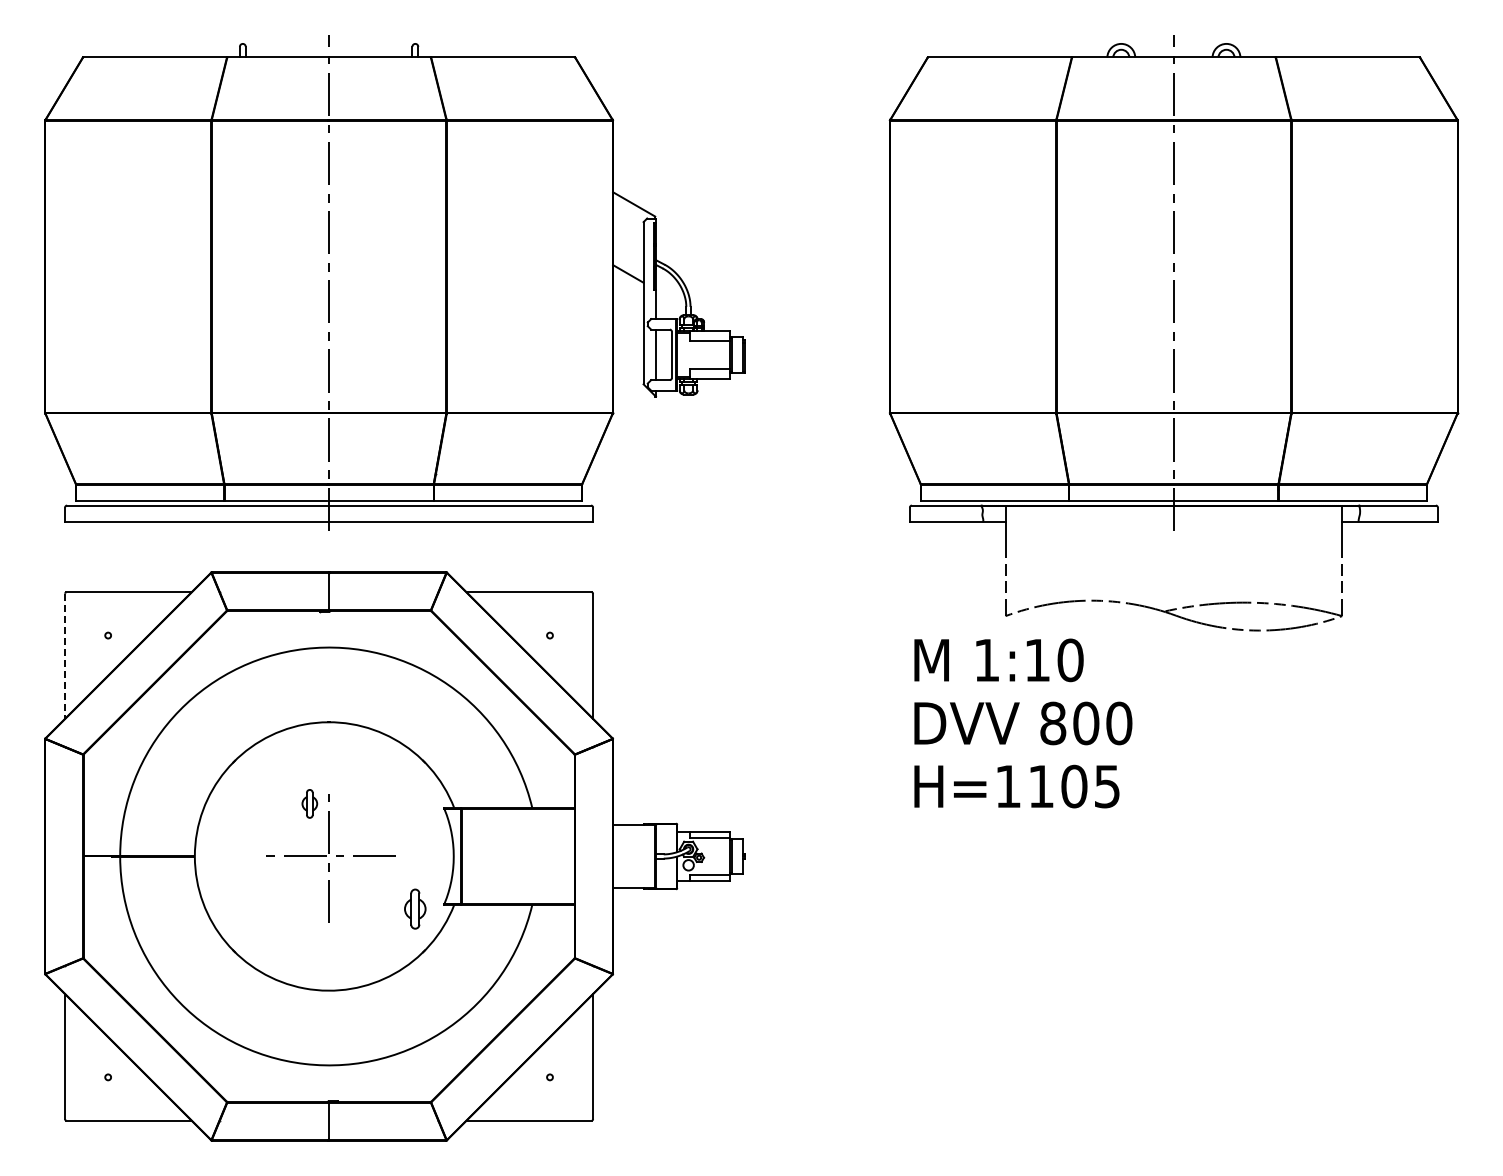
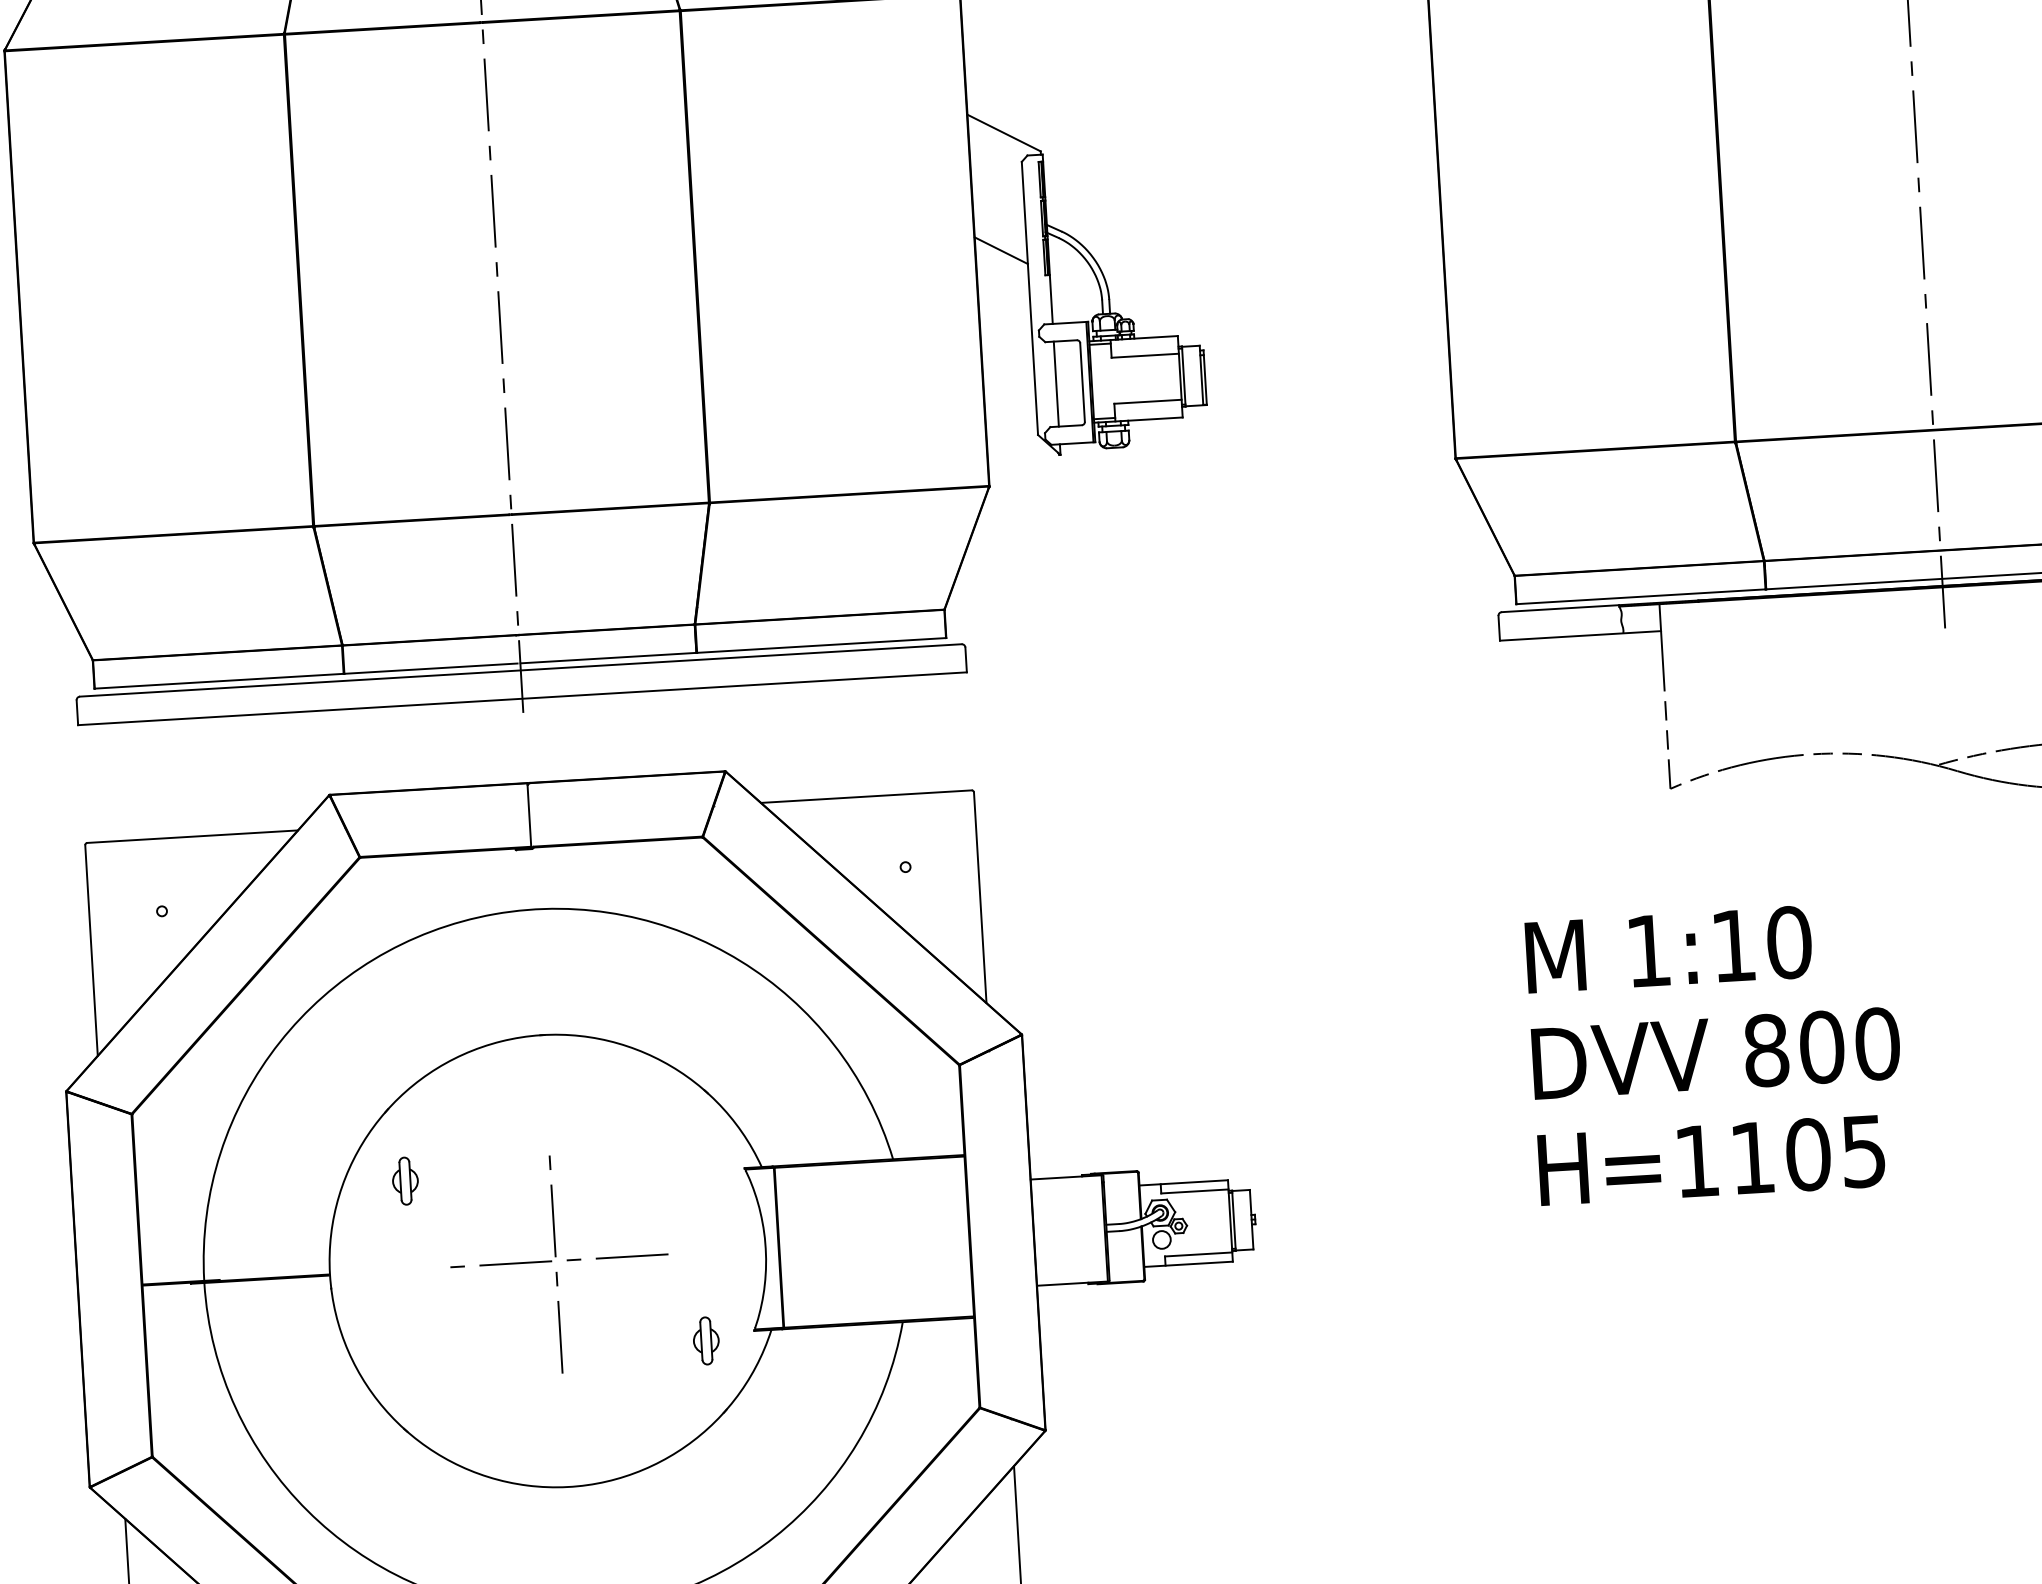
line: (65, 656) -> (92, 950), dashed -> solid
text: (1023, 723) -> (1716, 1053), moved
part: (309, 803) -> (404, 1180), moved
part: (415, 908) -> (706, 1339), size x0.71

